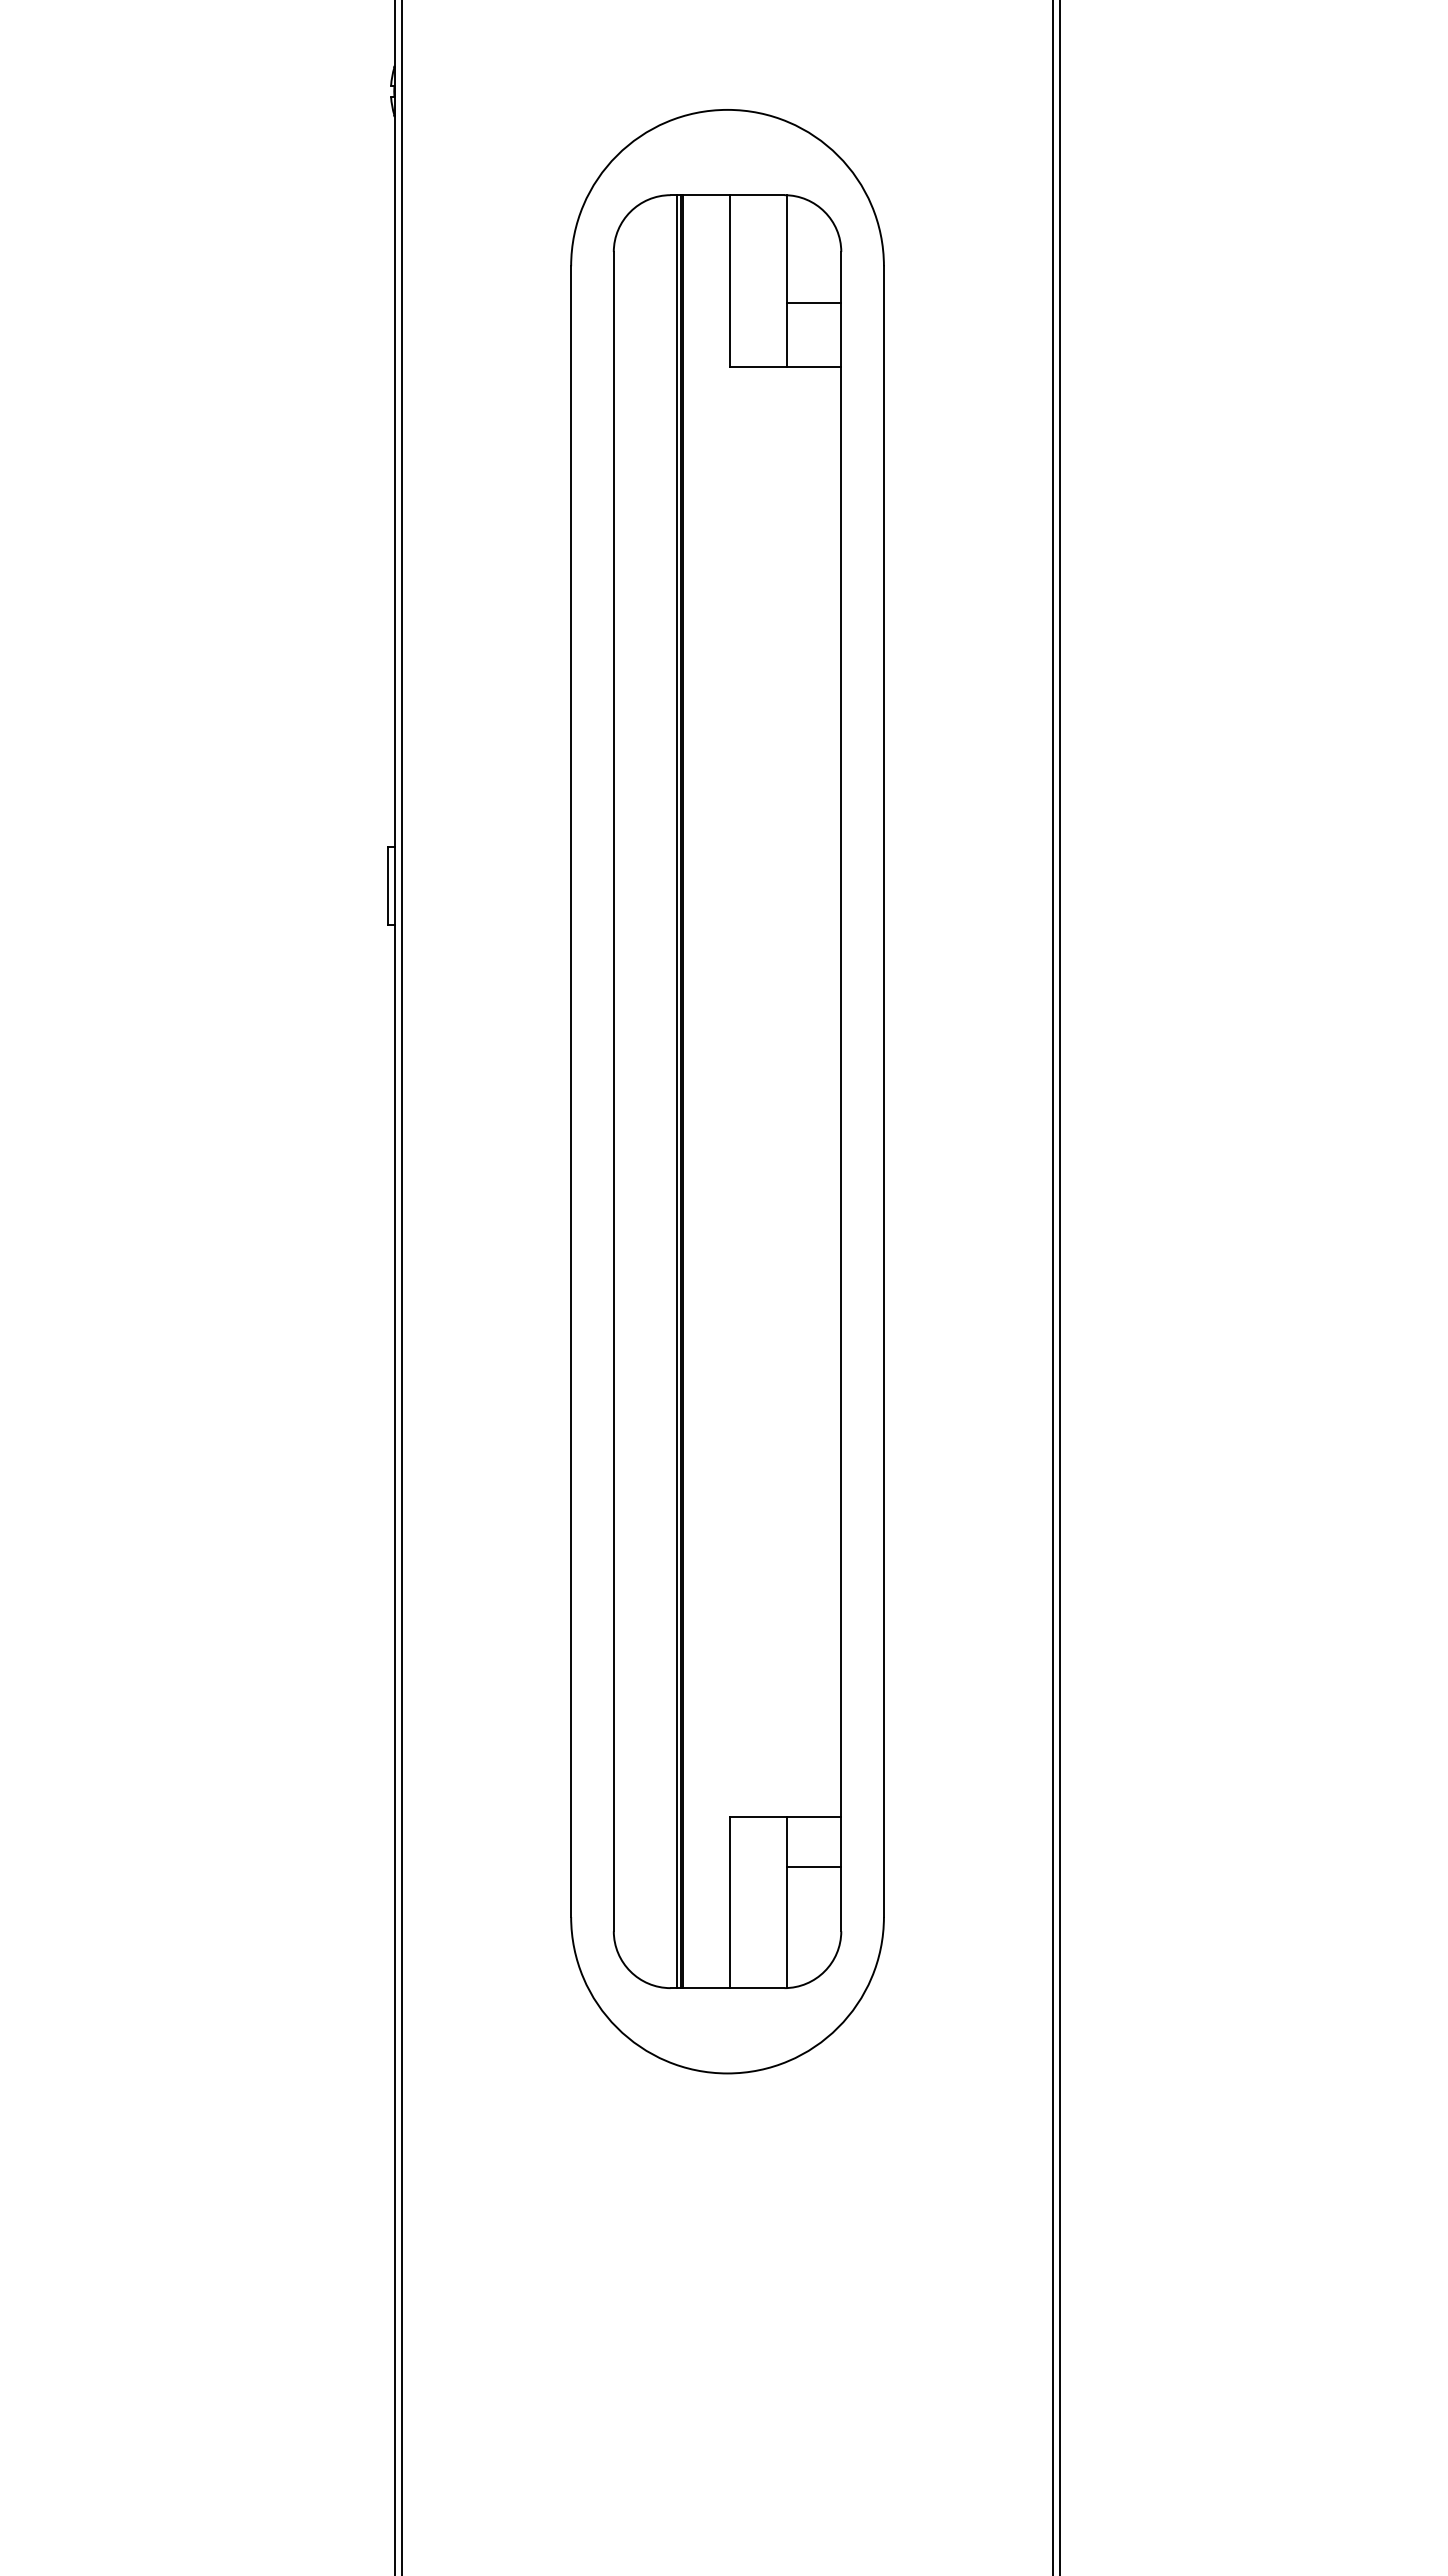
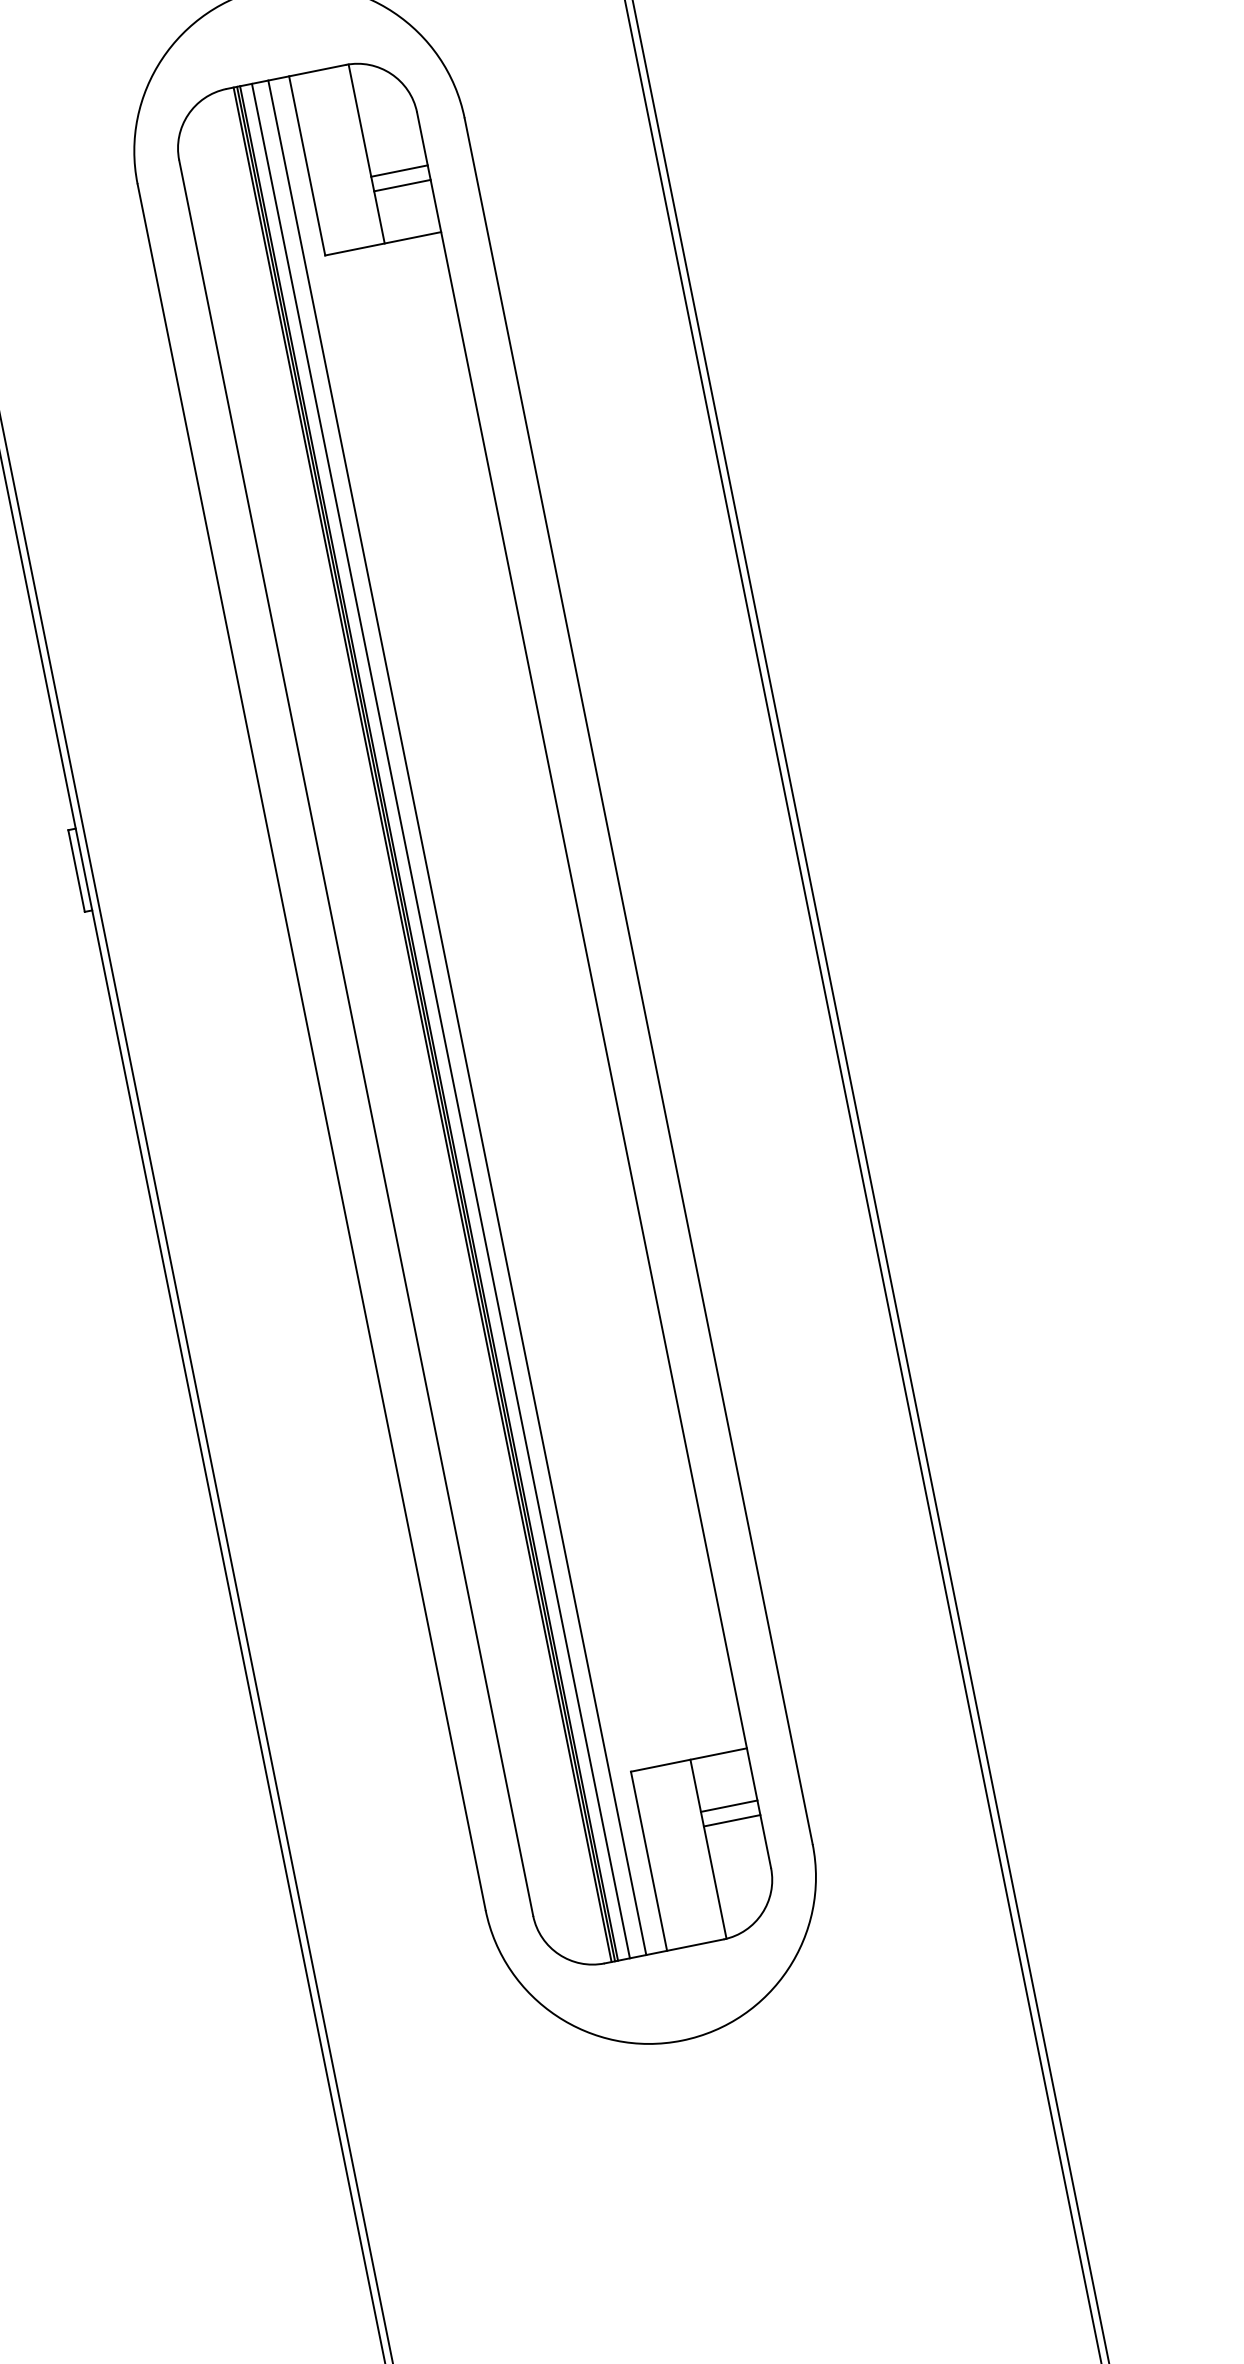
line: (814, 316) -> (402, 185), added
line: (694, 1091) -> (440, 1020), added
line: (710, 1091) -> (457, 1017), added
line: (814, 1880) -> (732, 1820), added

